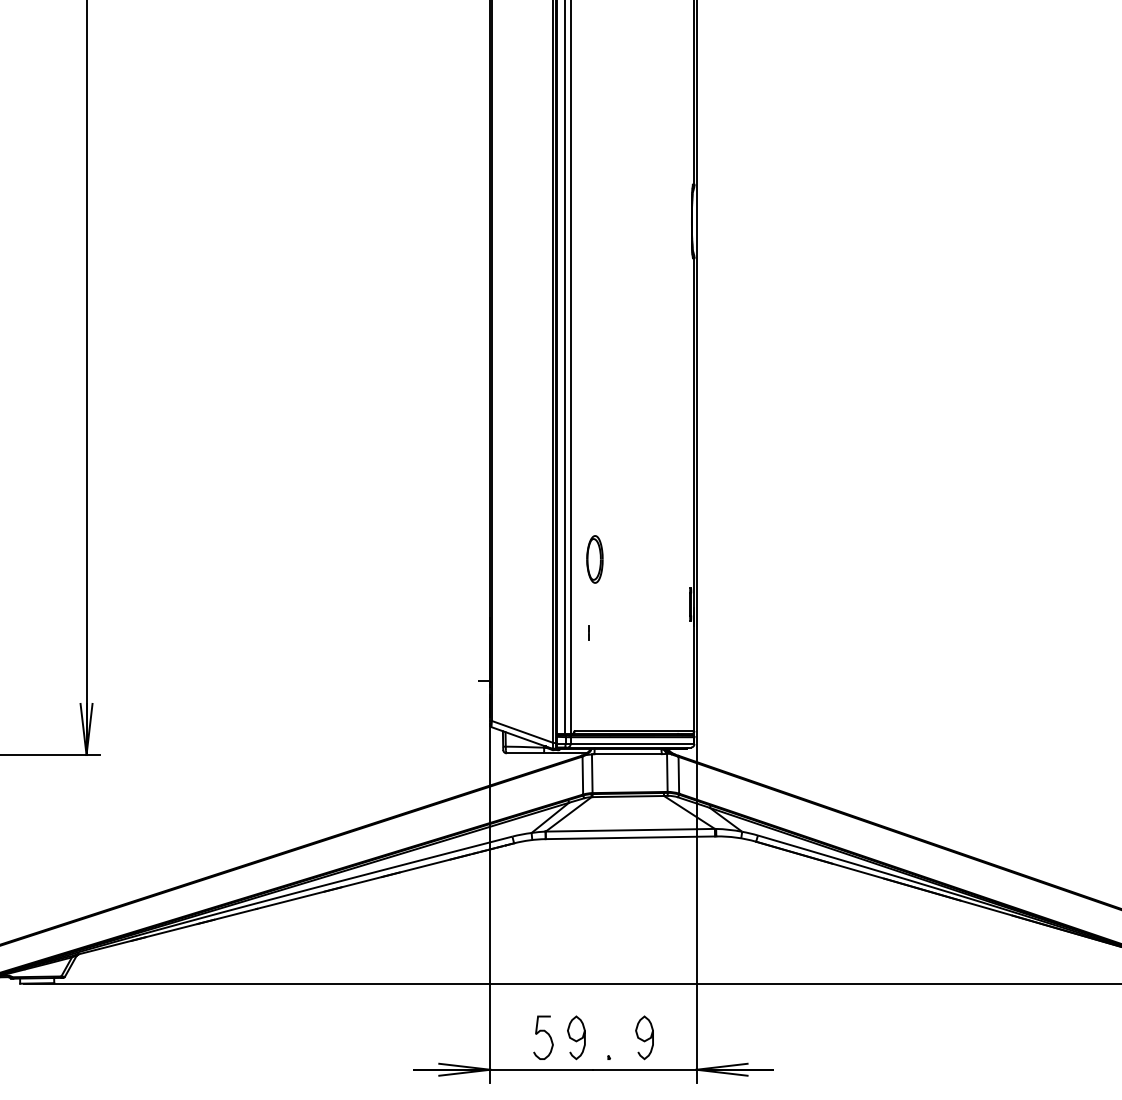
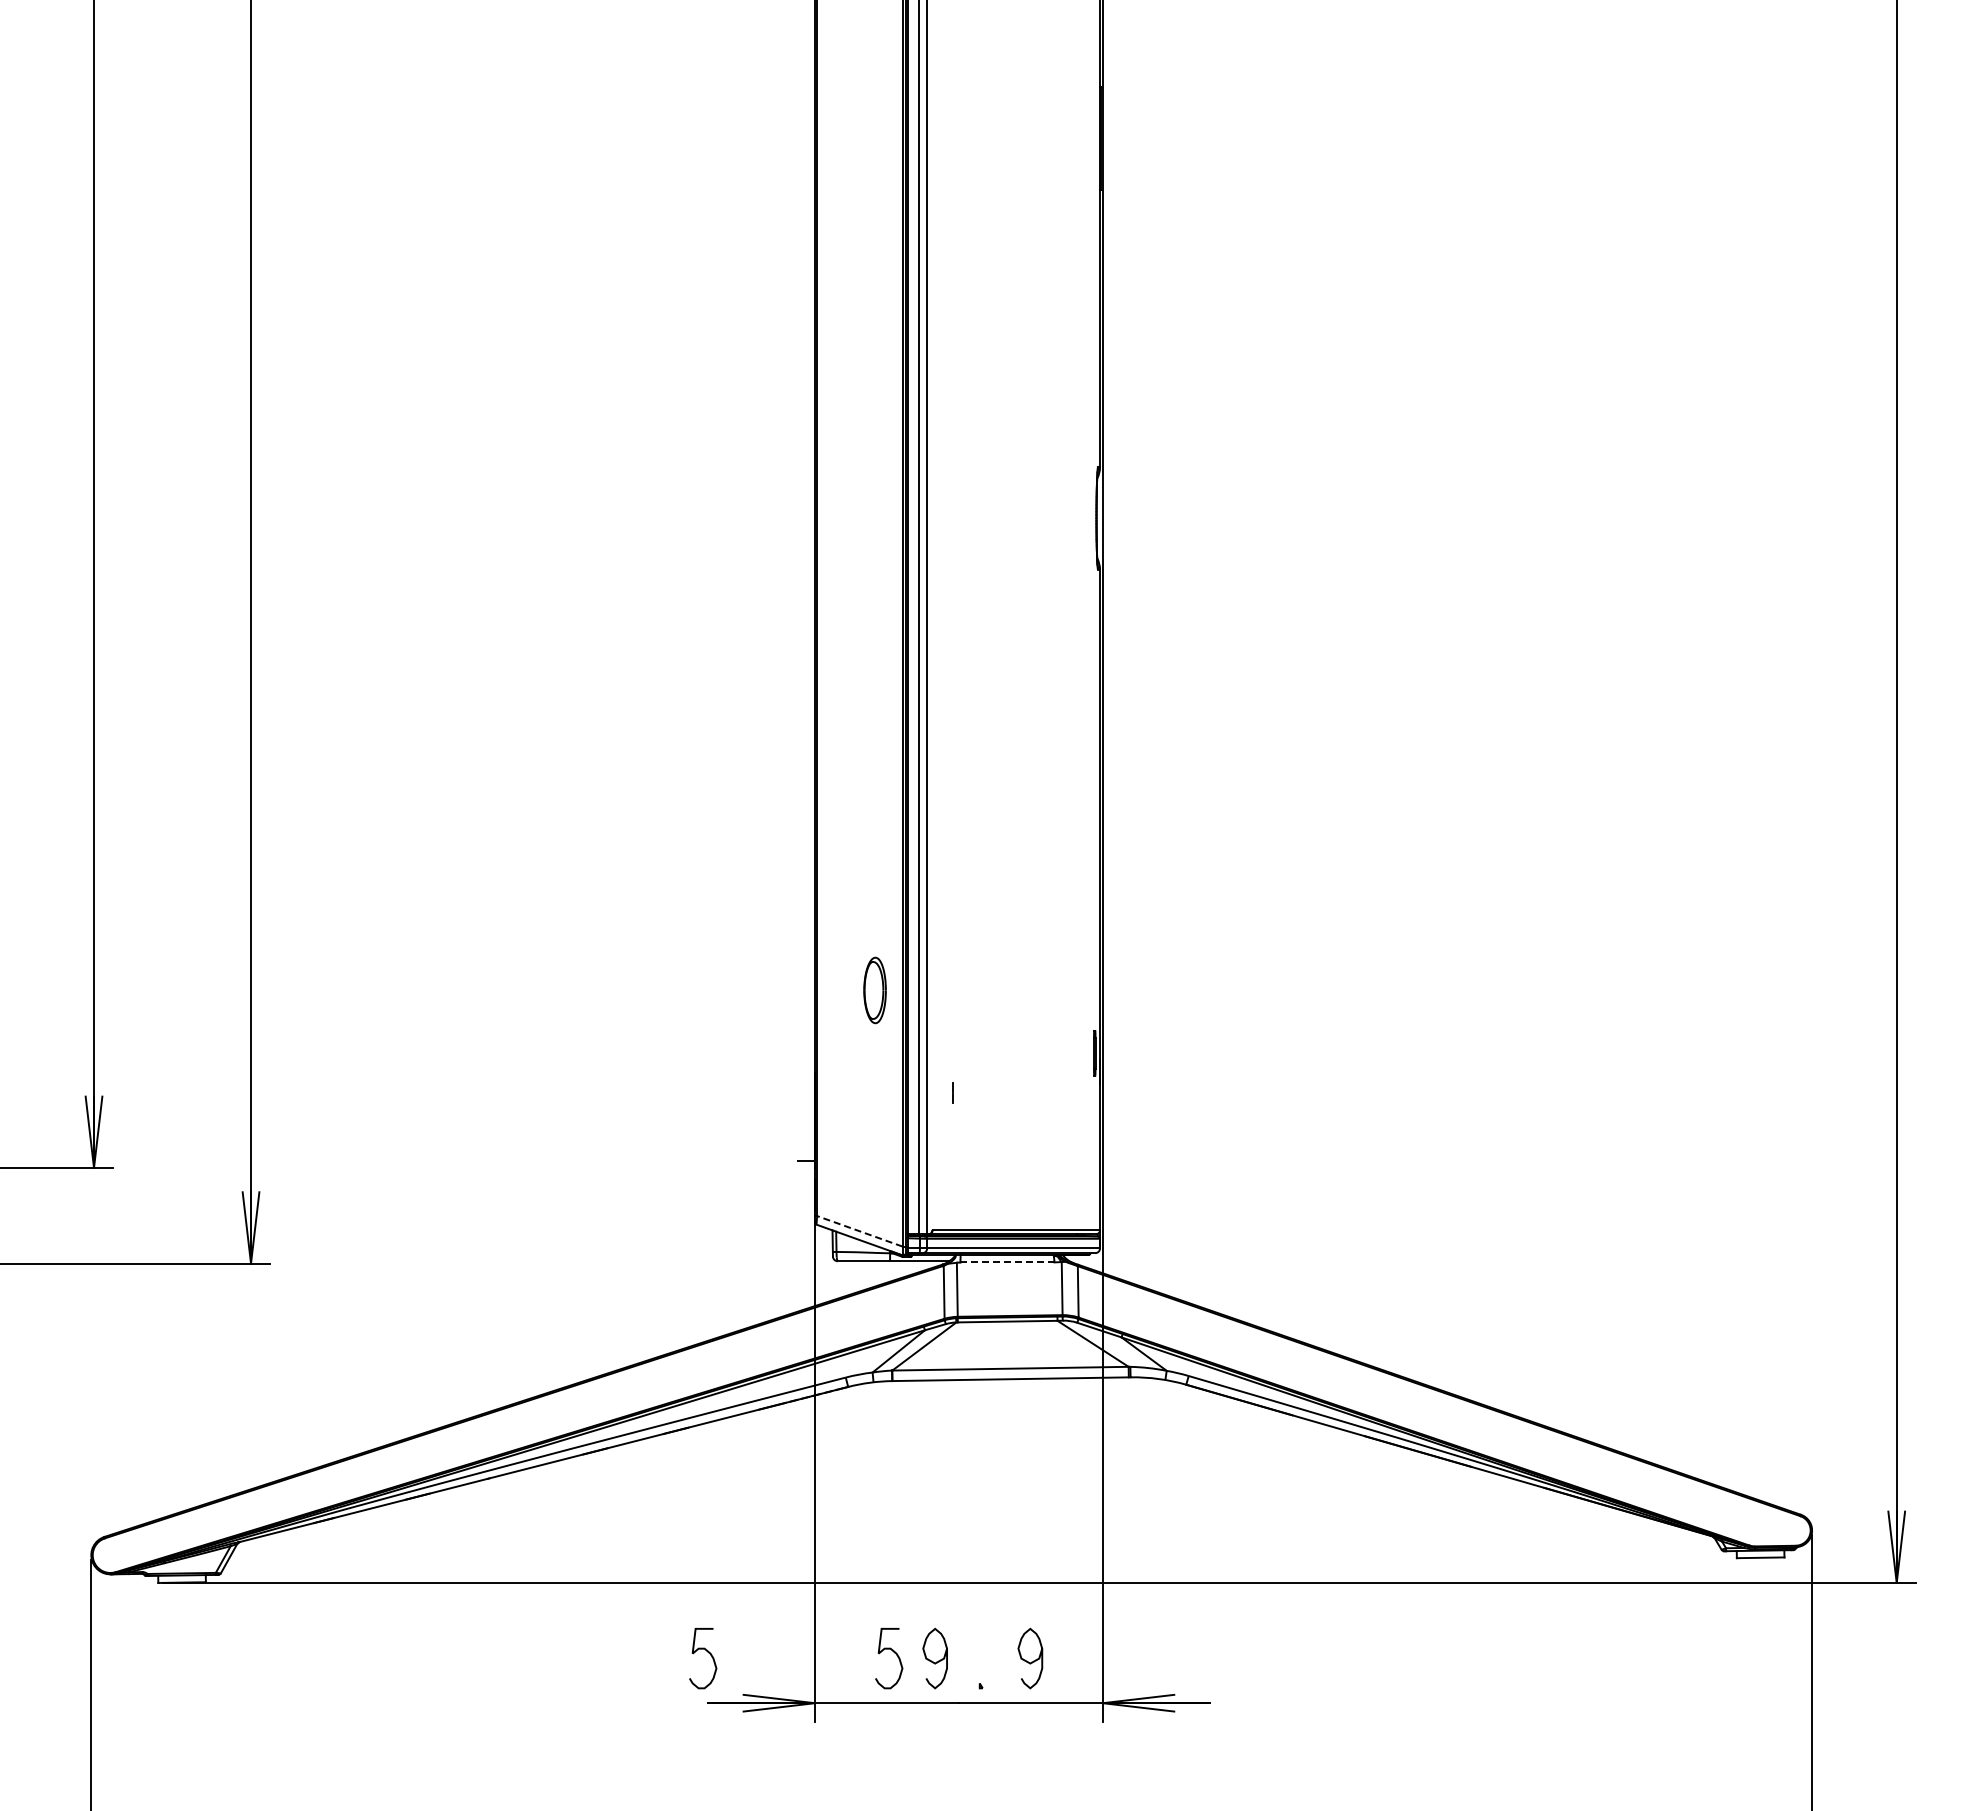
part: (594, 559) -> (874, 990), moved
line: (522, 732) -> (859, 1231), solid -> dashed
line: (628, 754) -> (1007, 1262), solid -> dashed
curve: (414, 1034) -> (708, 1653), added

